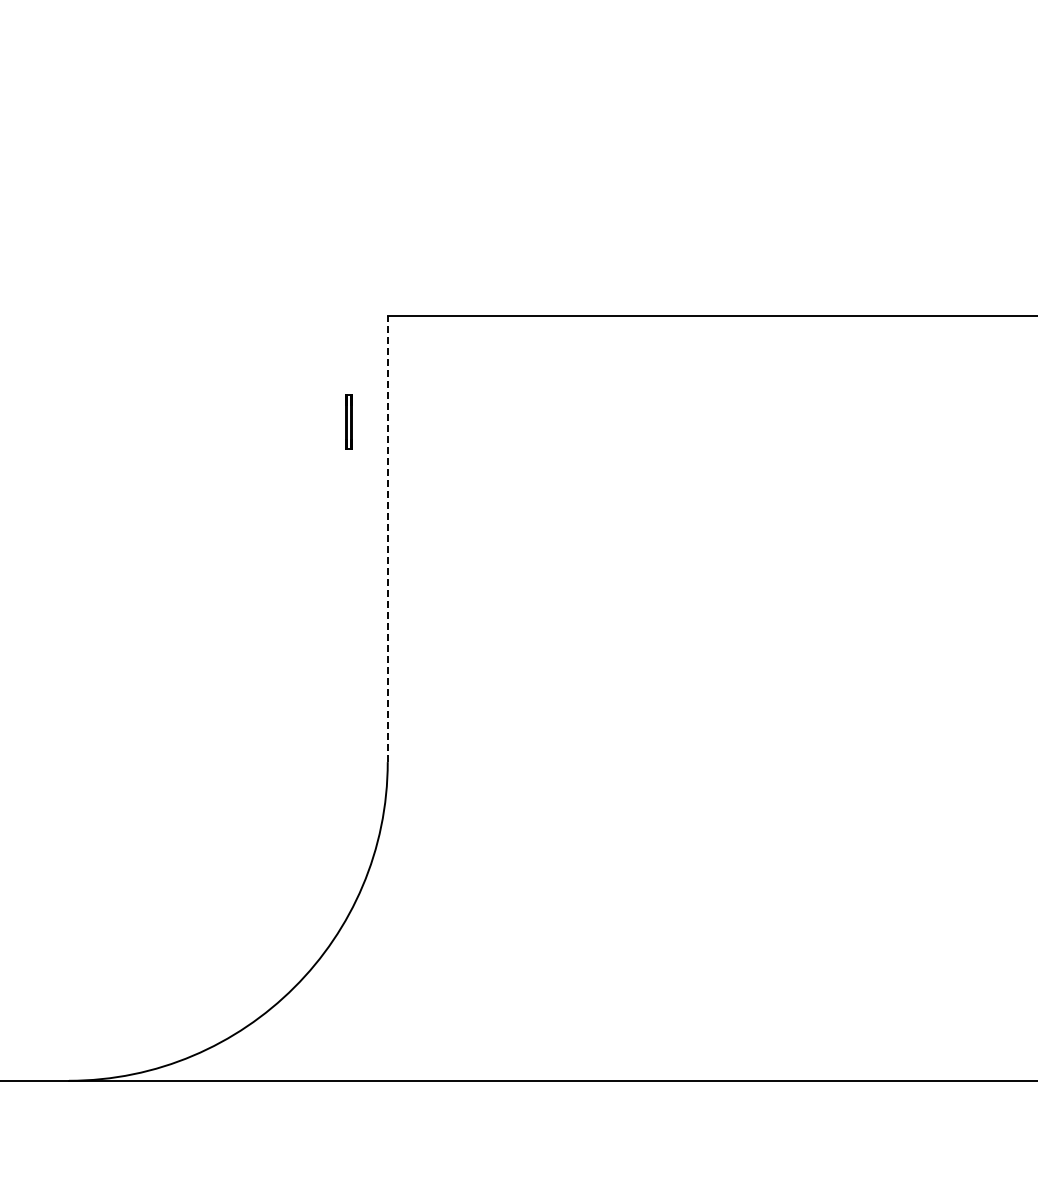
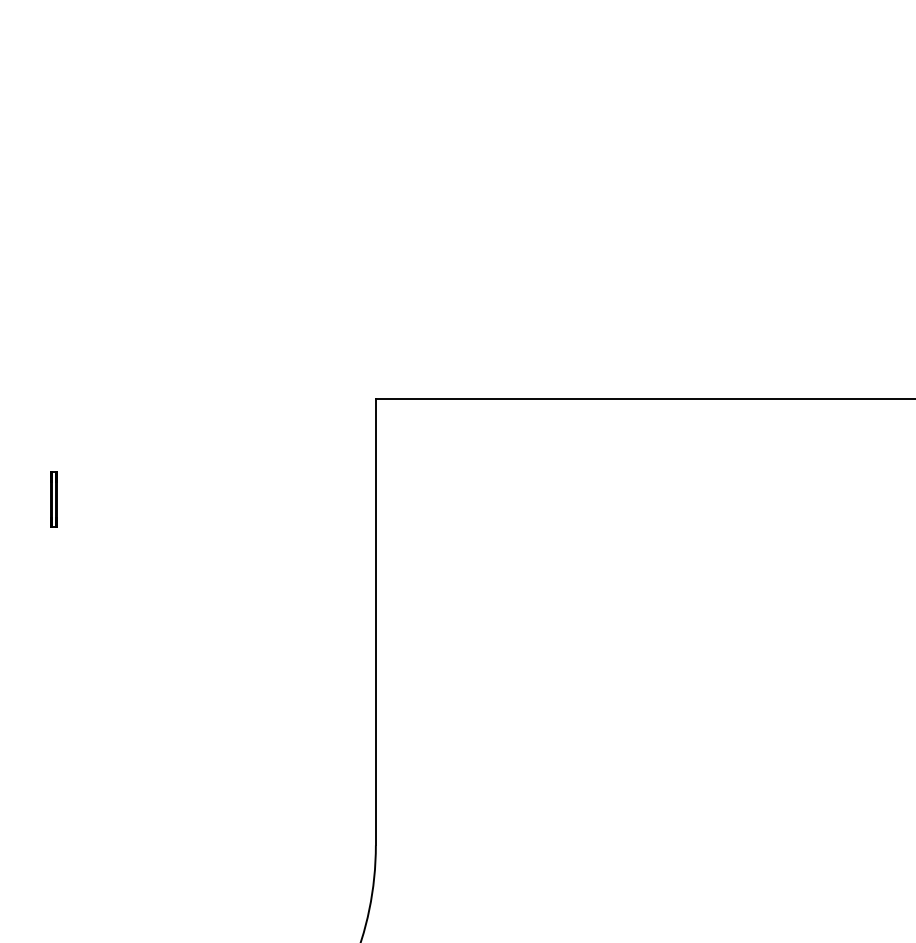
part: (348, 421) -> (53, 498), moved
line: (387, 538) -> (375, 621), dashed -> solid

